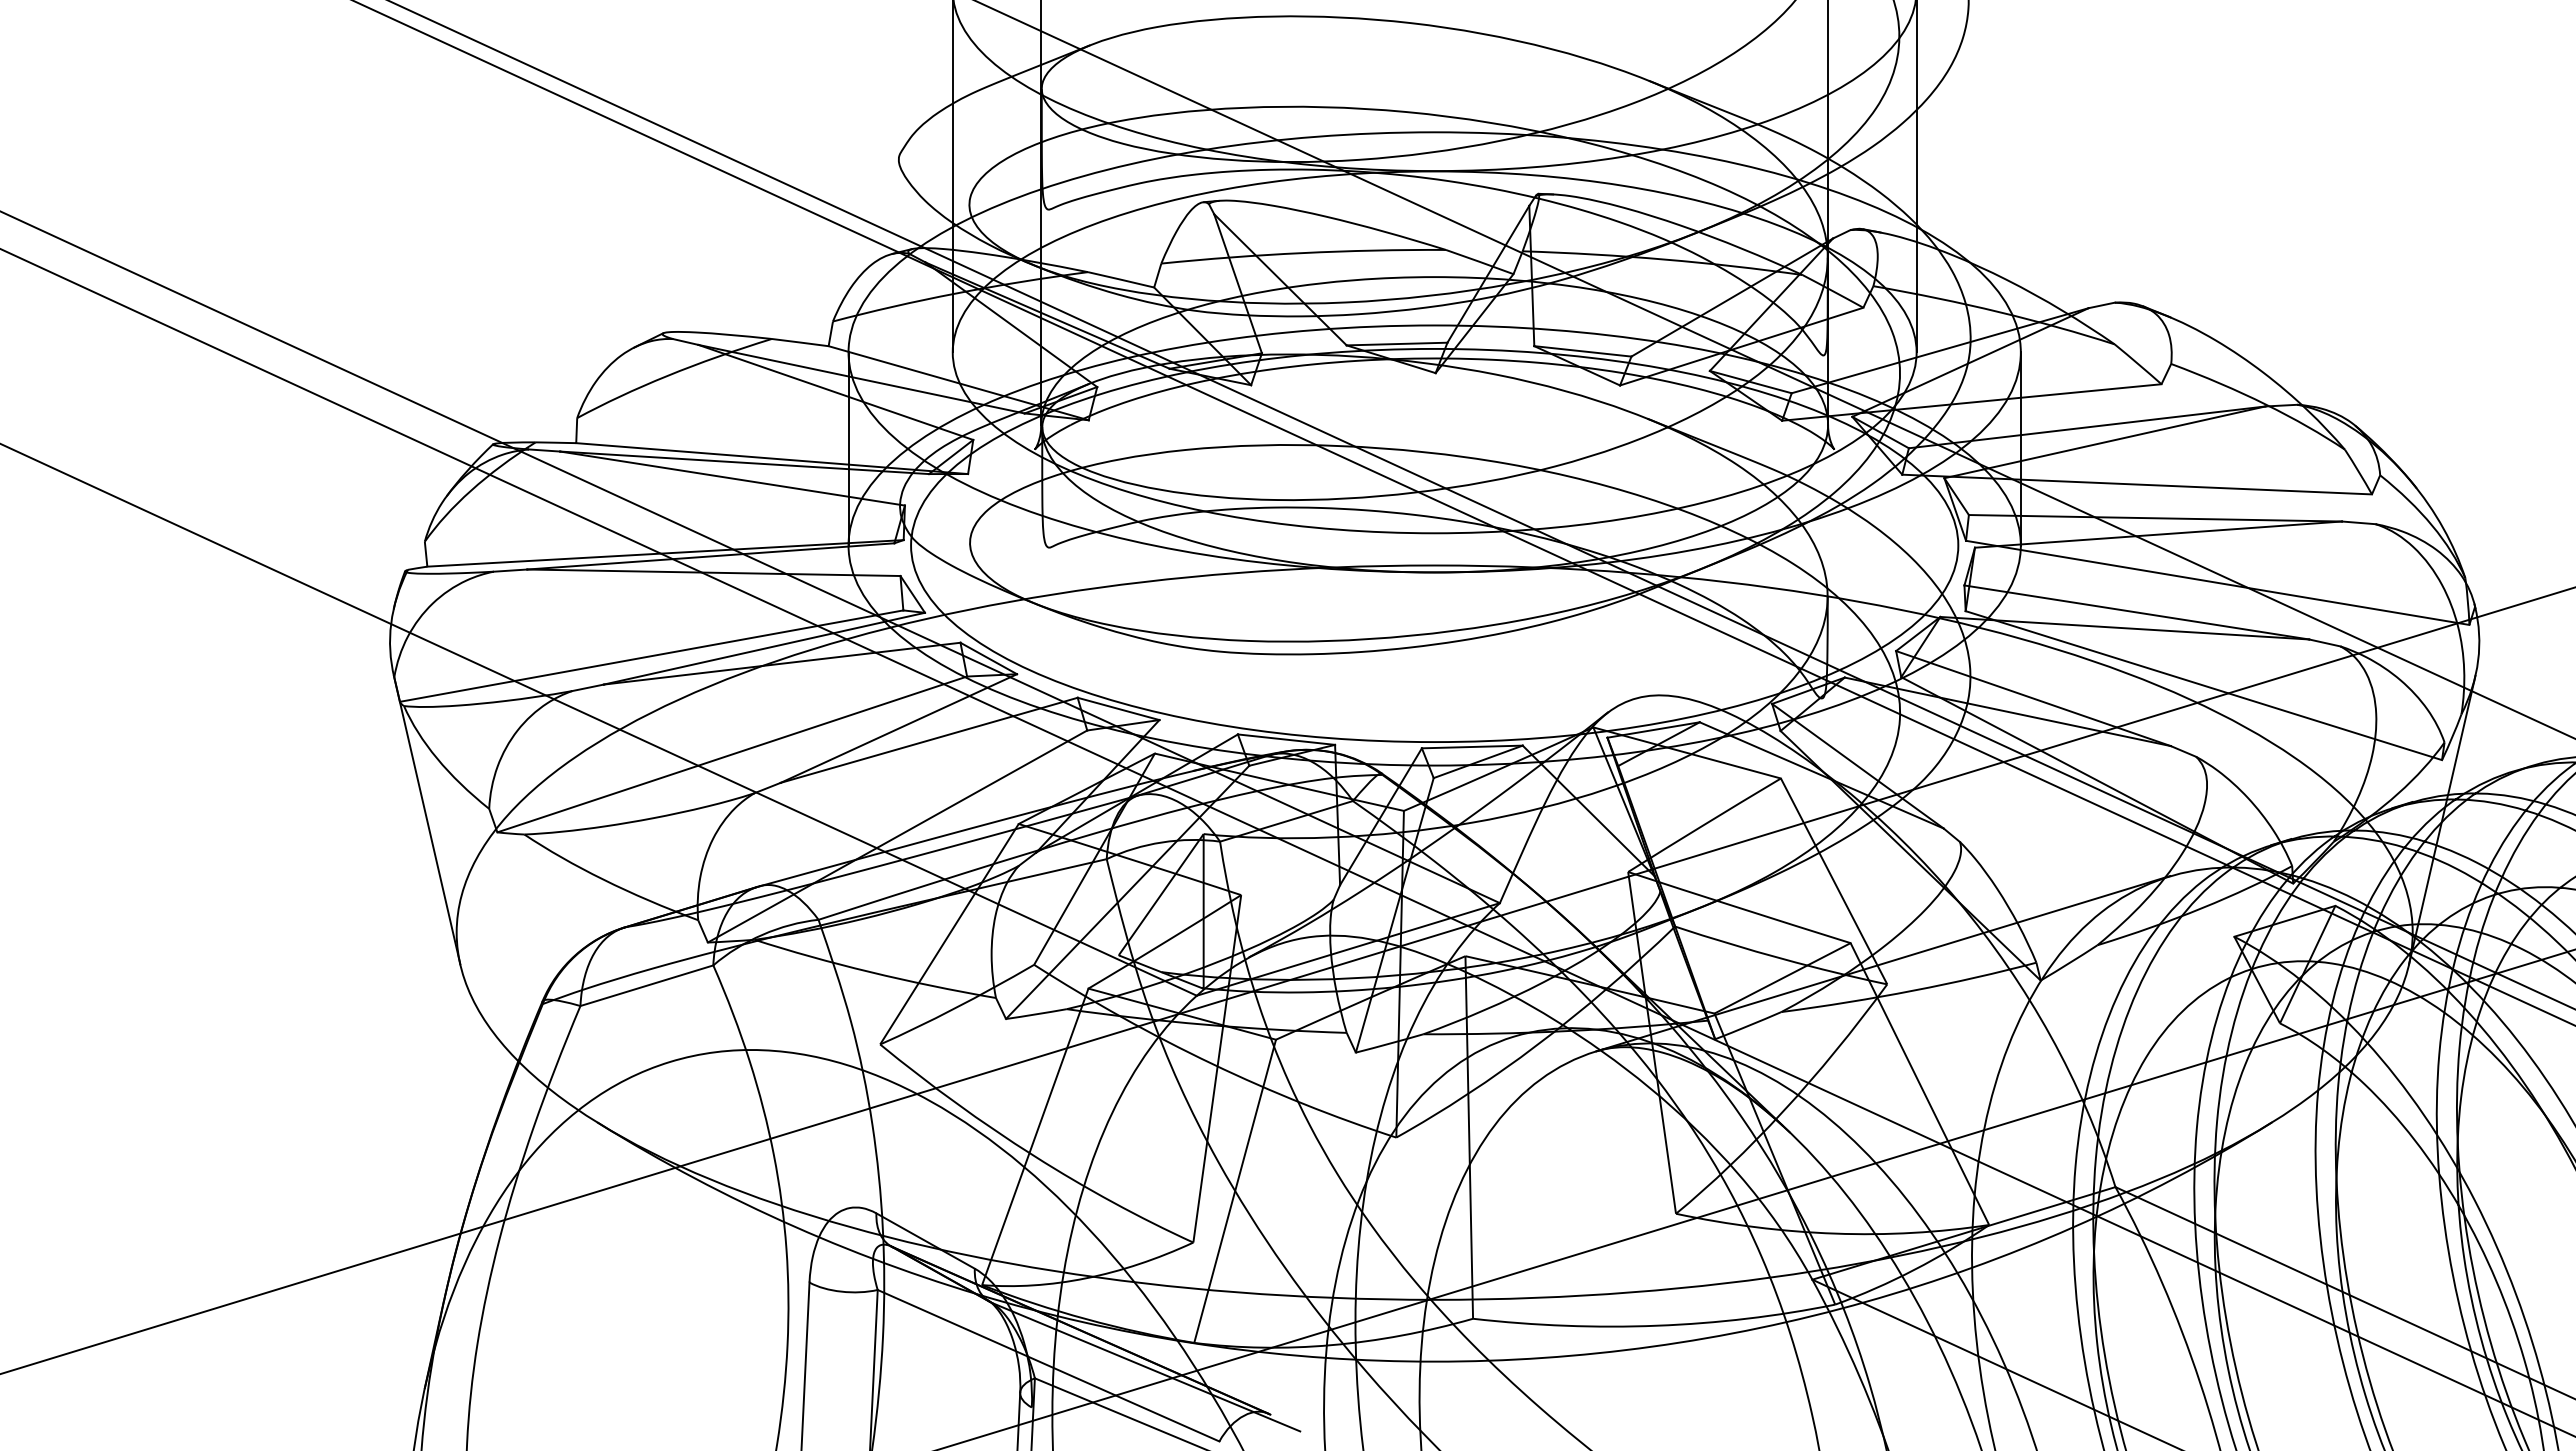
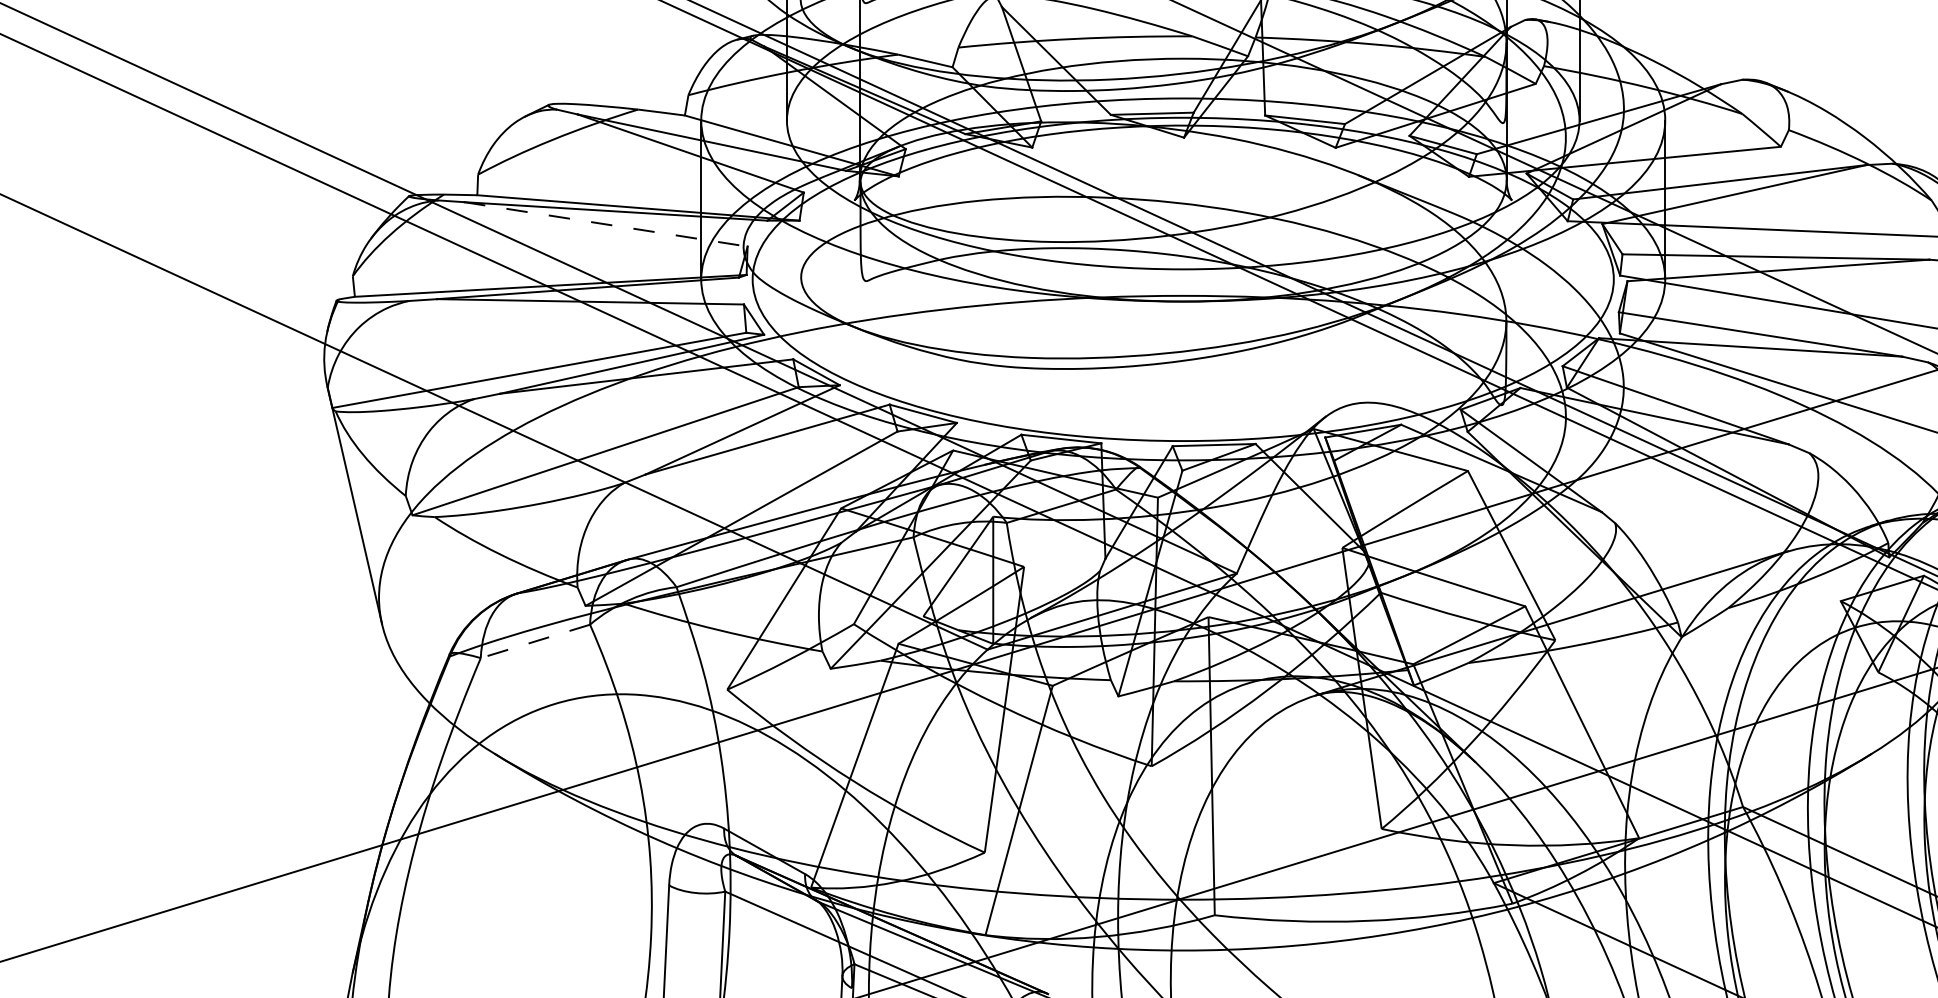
line: (733, 478) -> (606, 224), solid -> dashed
line: (646, 985) -> (535, 641), solid -> dashed

